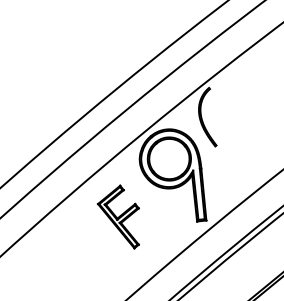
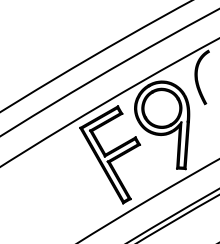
part: (118, 216) -> (107, 152), size x1.67

